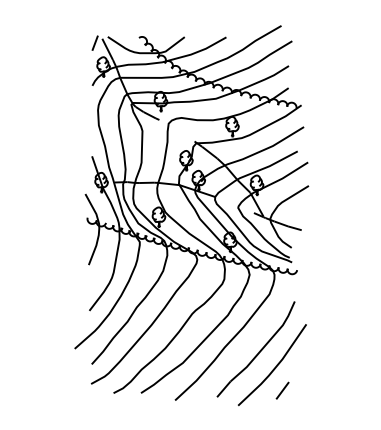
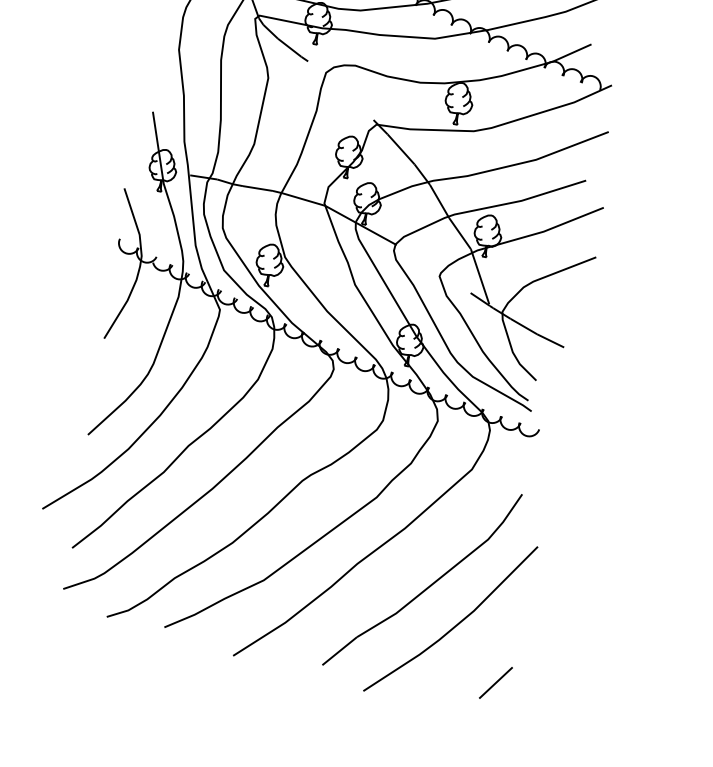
line: (282, 390) -> (495, 682), moved

